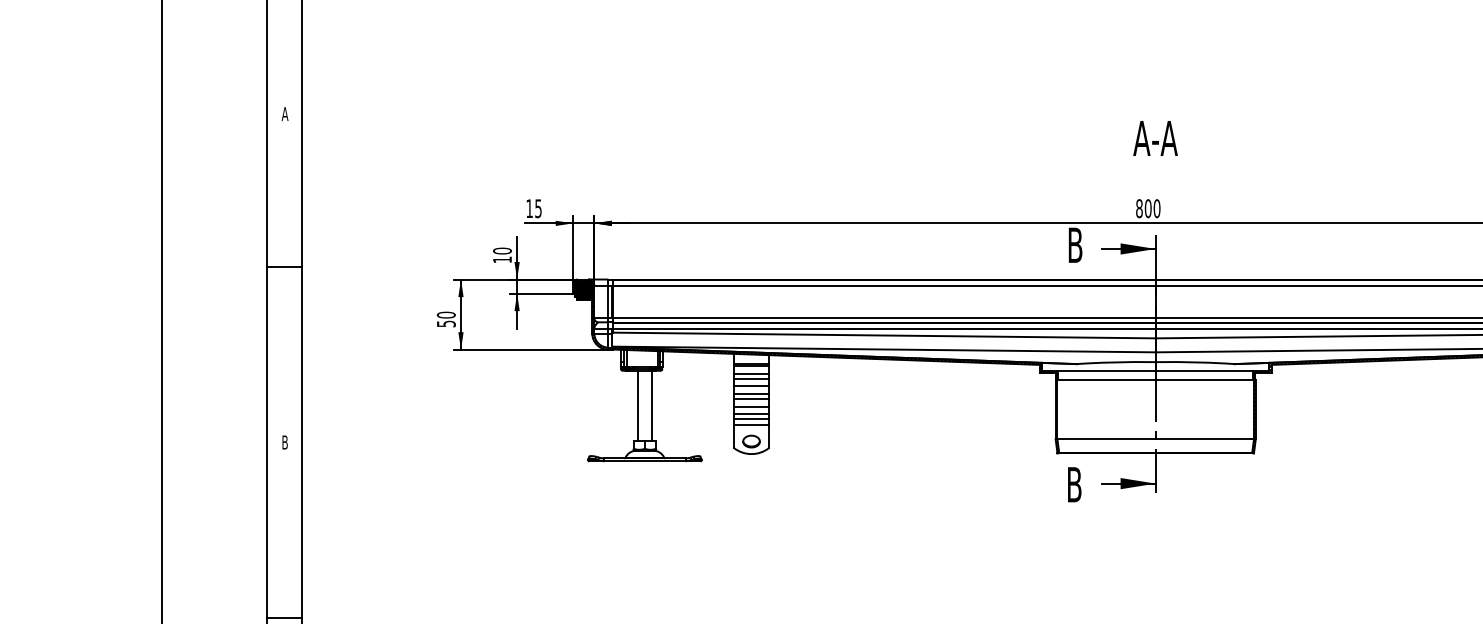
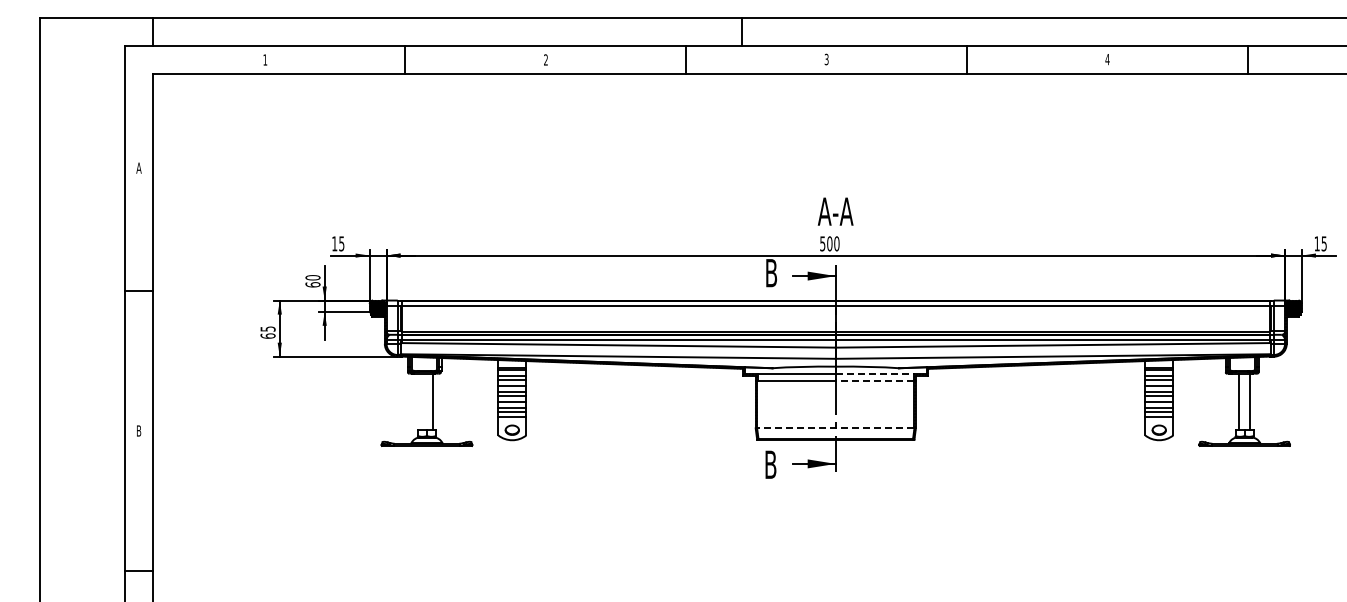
text: (1155, 138) -> (835, 211), moved
text: (1139, 208) -> (822, 243), 800 -> 500
text: (501, 259) -> (312, 284), 10 -> 60
text: (445, 319) -> (267, 332), 50 -> 65
line: (1205, 370) -> (875, 373), solid -> dashed
line: (1204, 380) -> (874, 381), solid -> dashed
line: (638, 405) -> (421, 401), removed
line: (1155, 439) -> (835, 428), solid -> dashed

